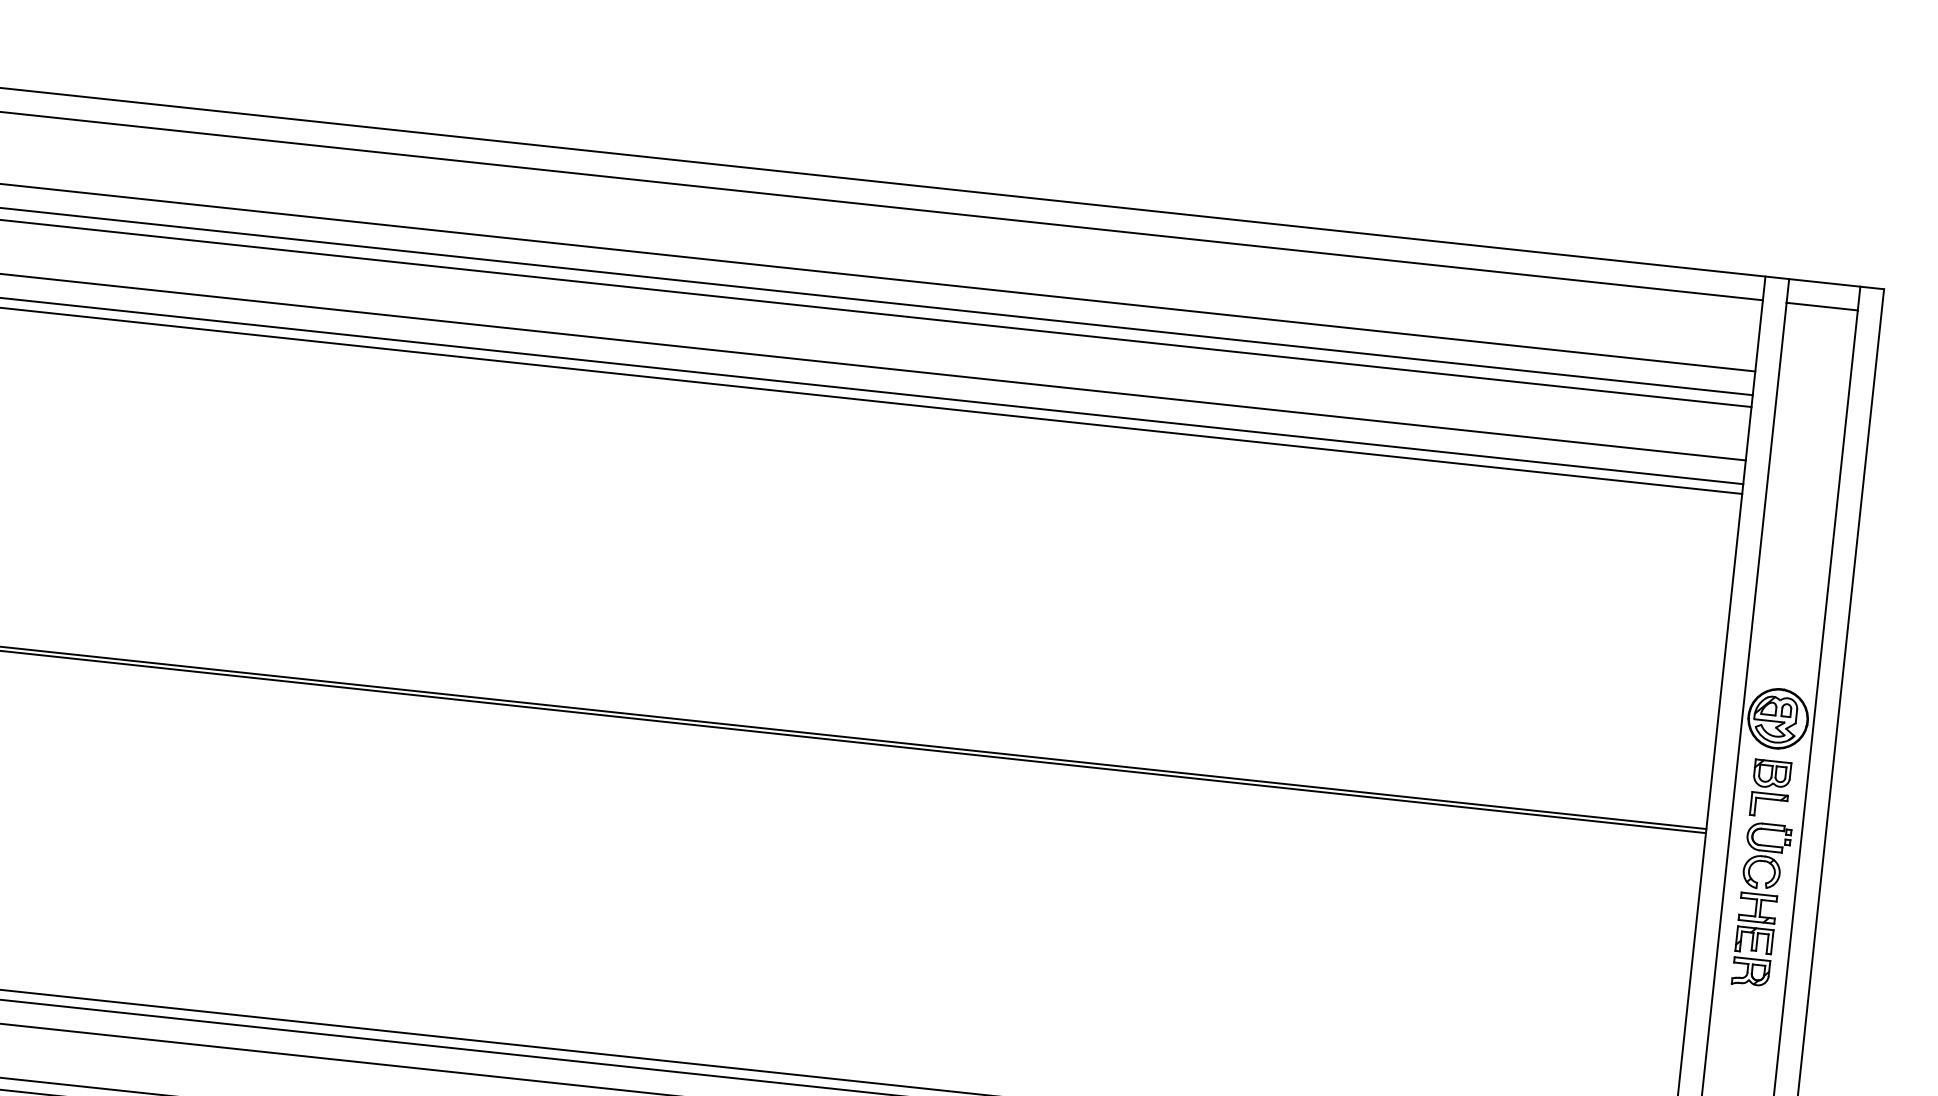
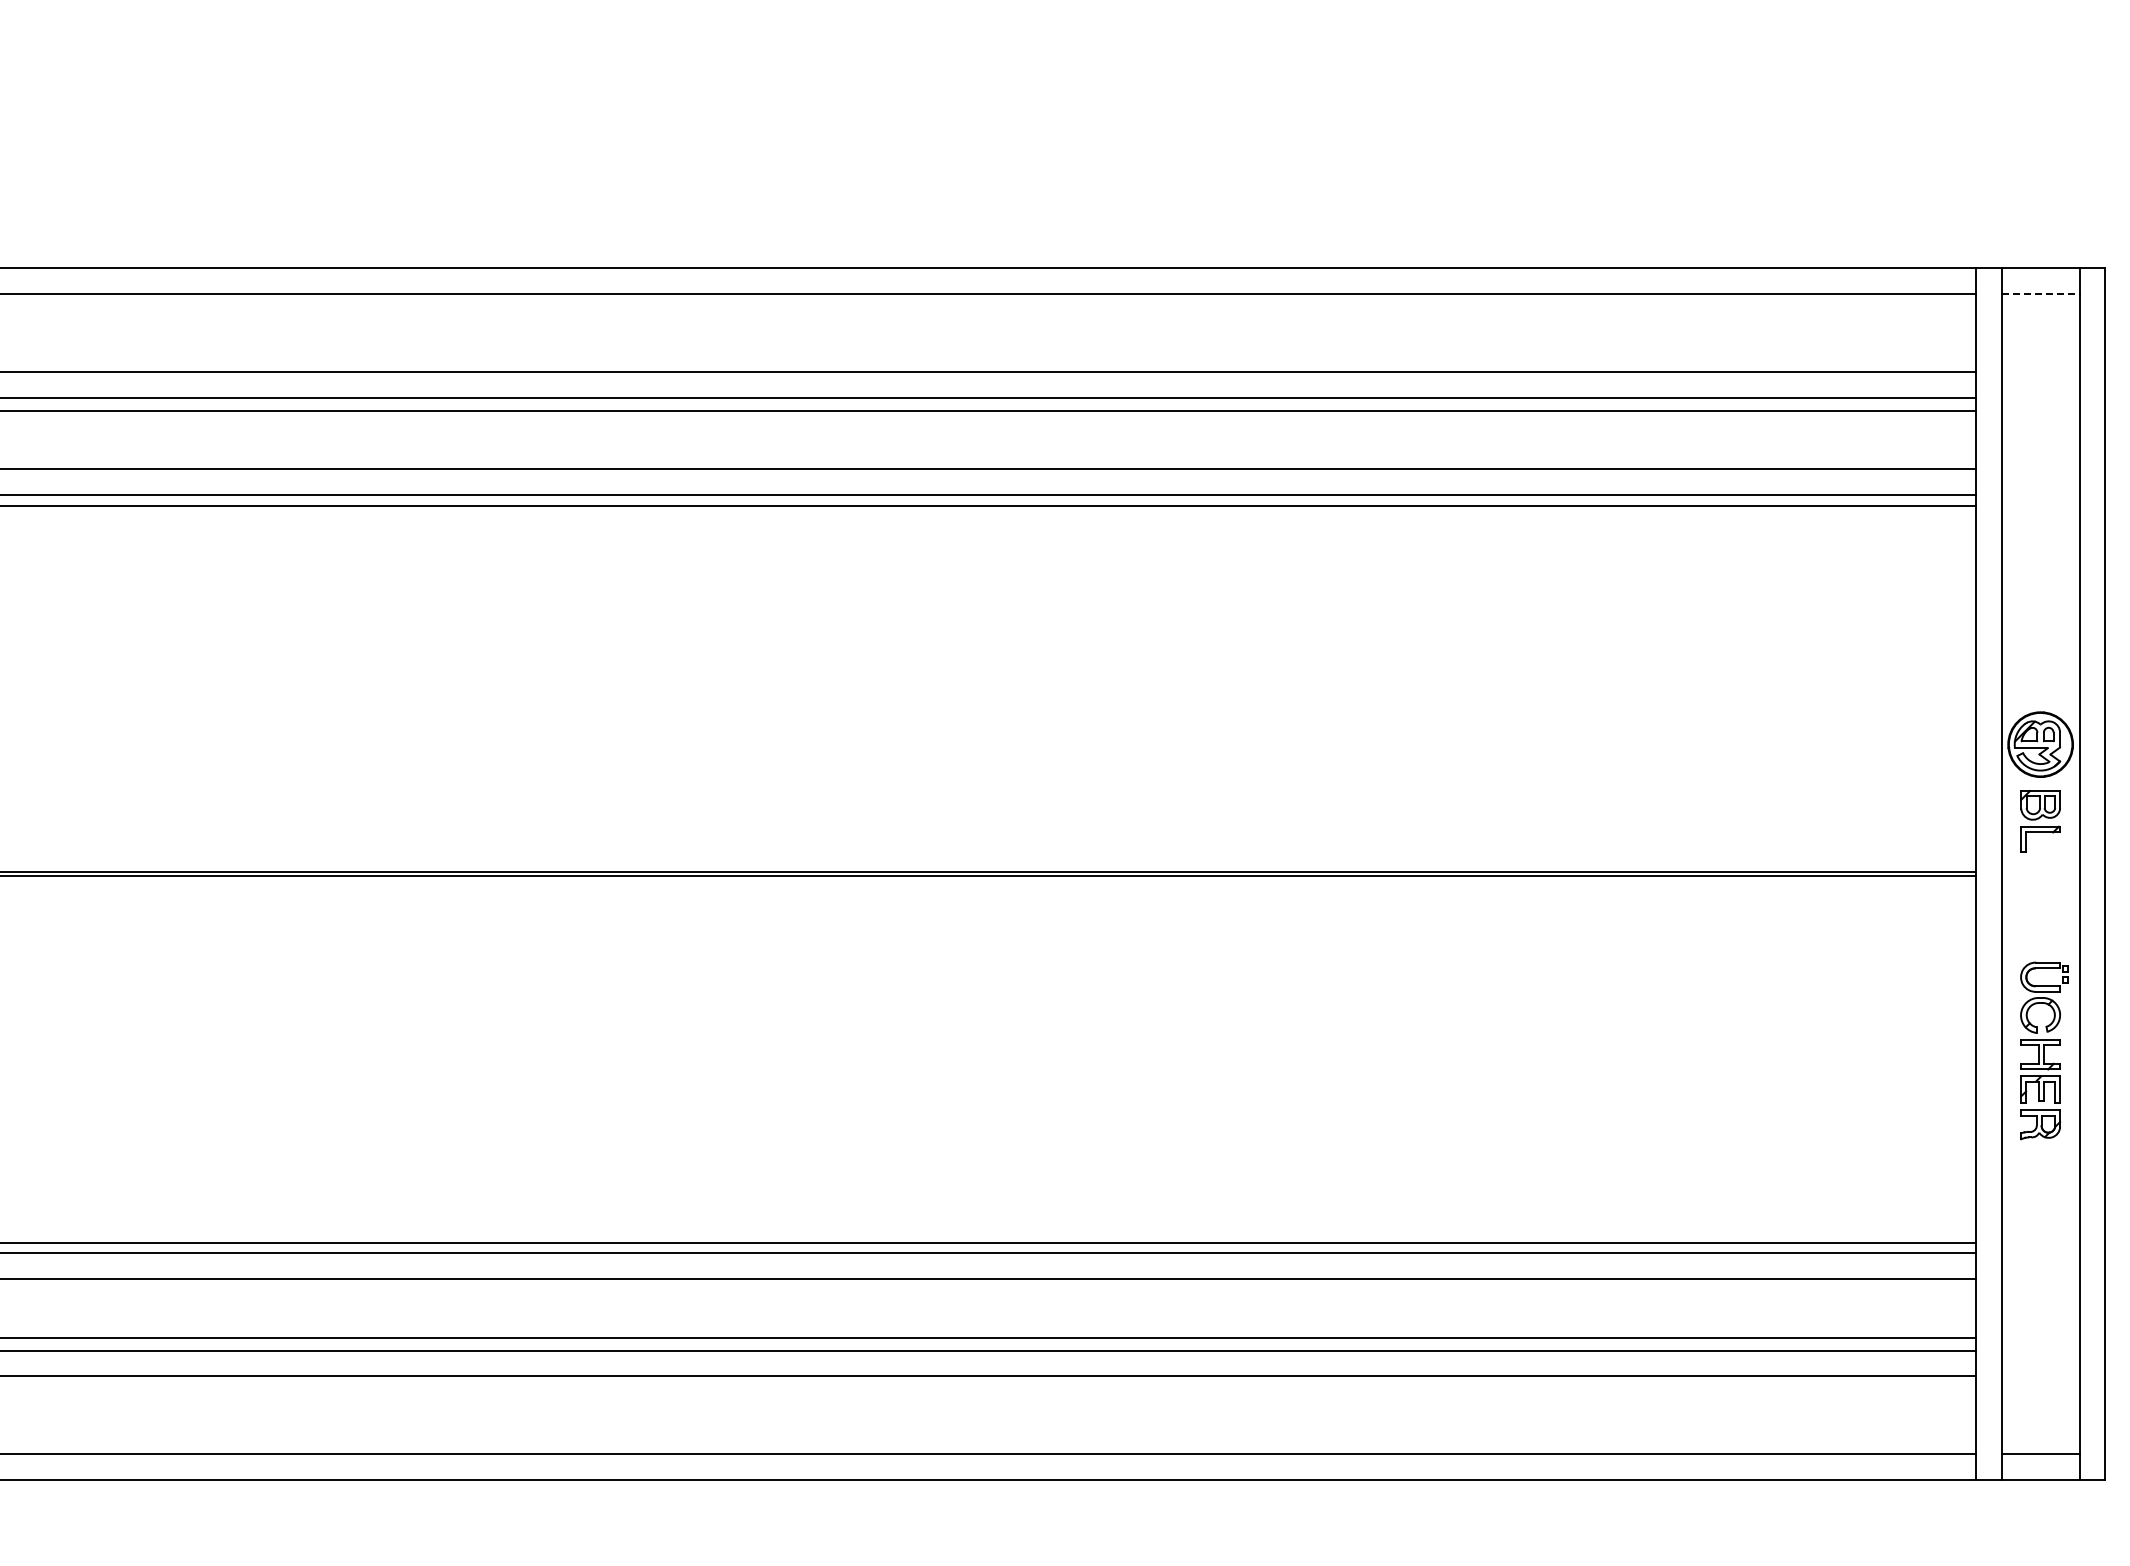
line: (1822, 306) -> (2040, 294), solid -> dashed
part: (1761, 904) -> (2044, 1050), moved

